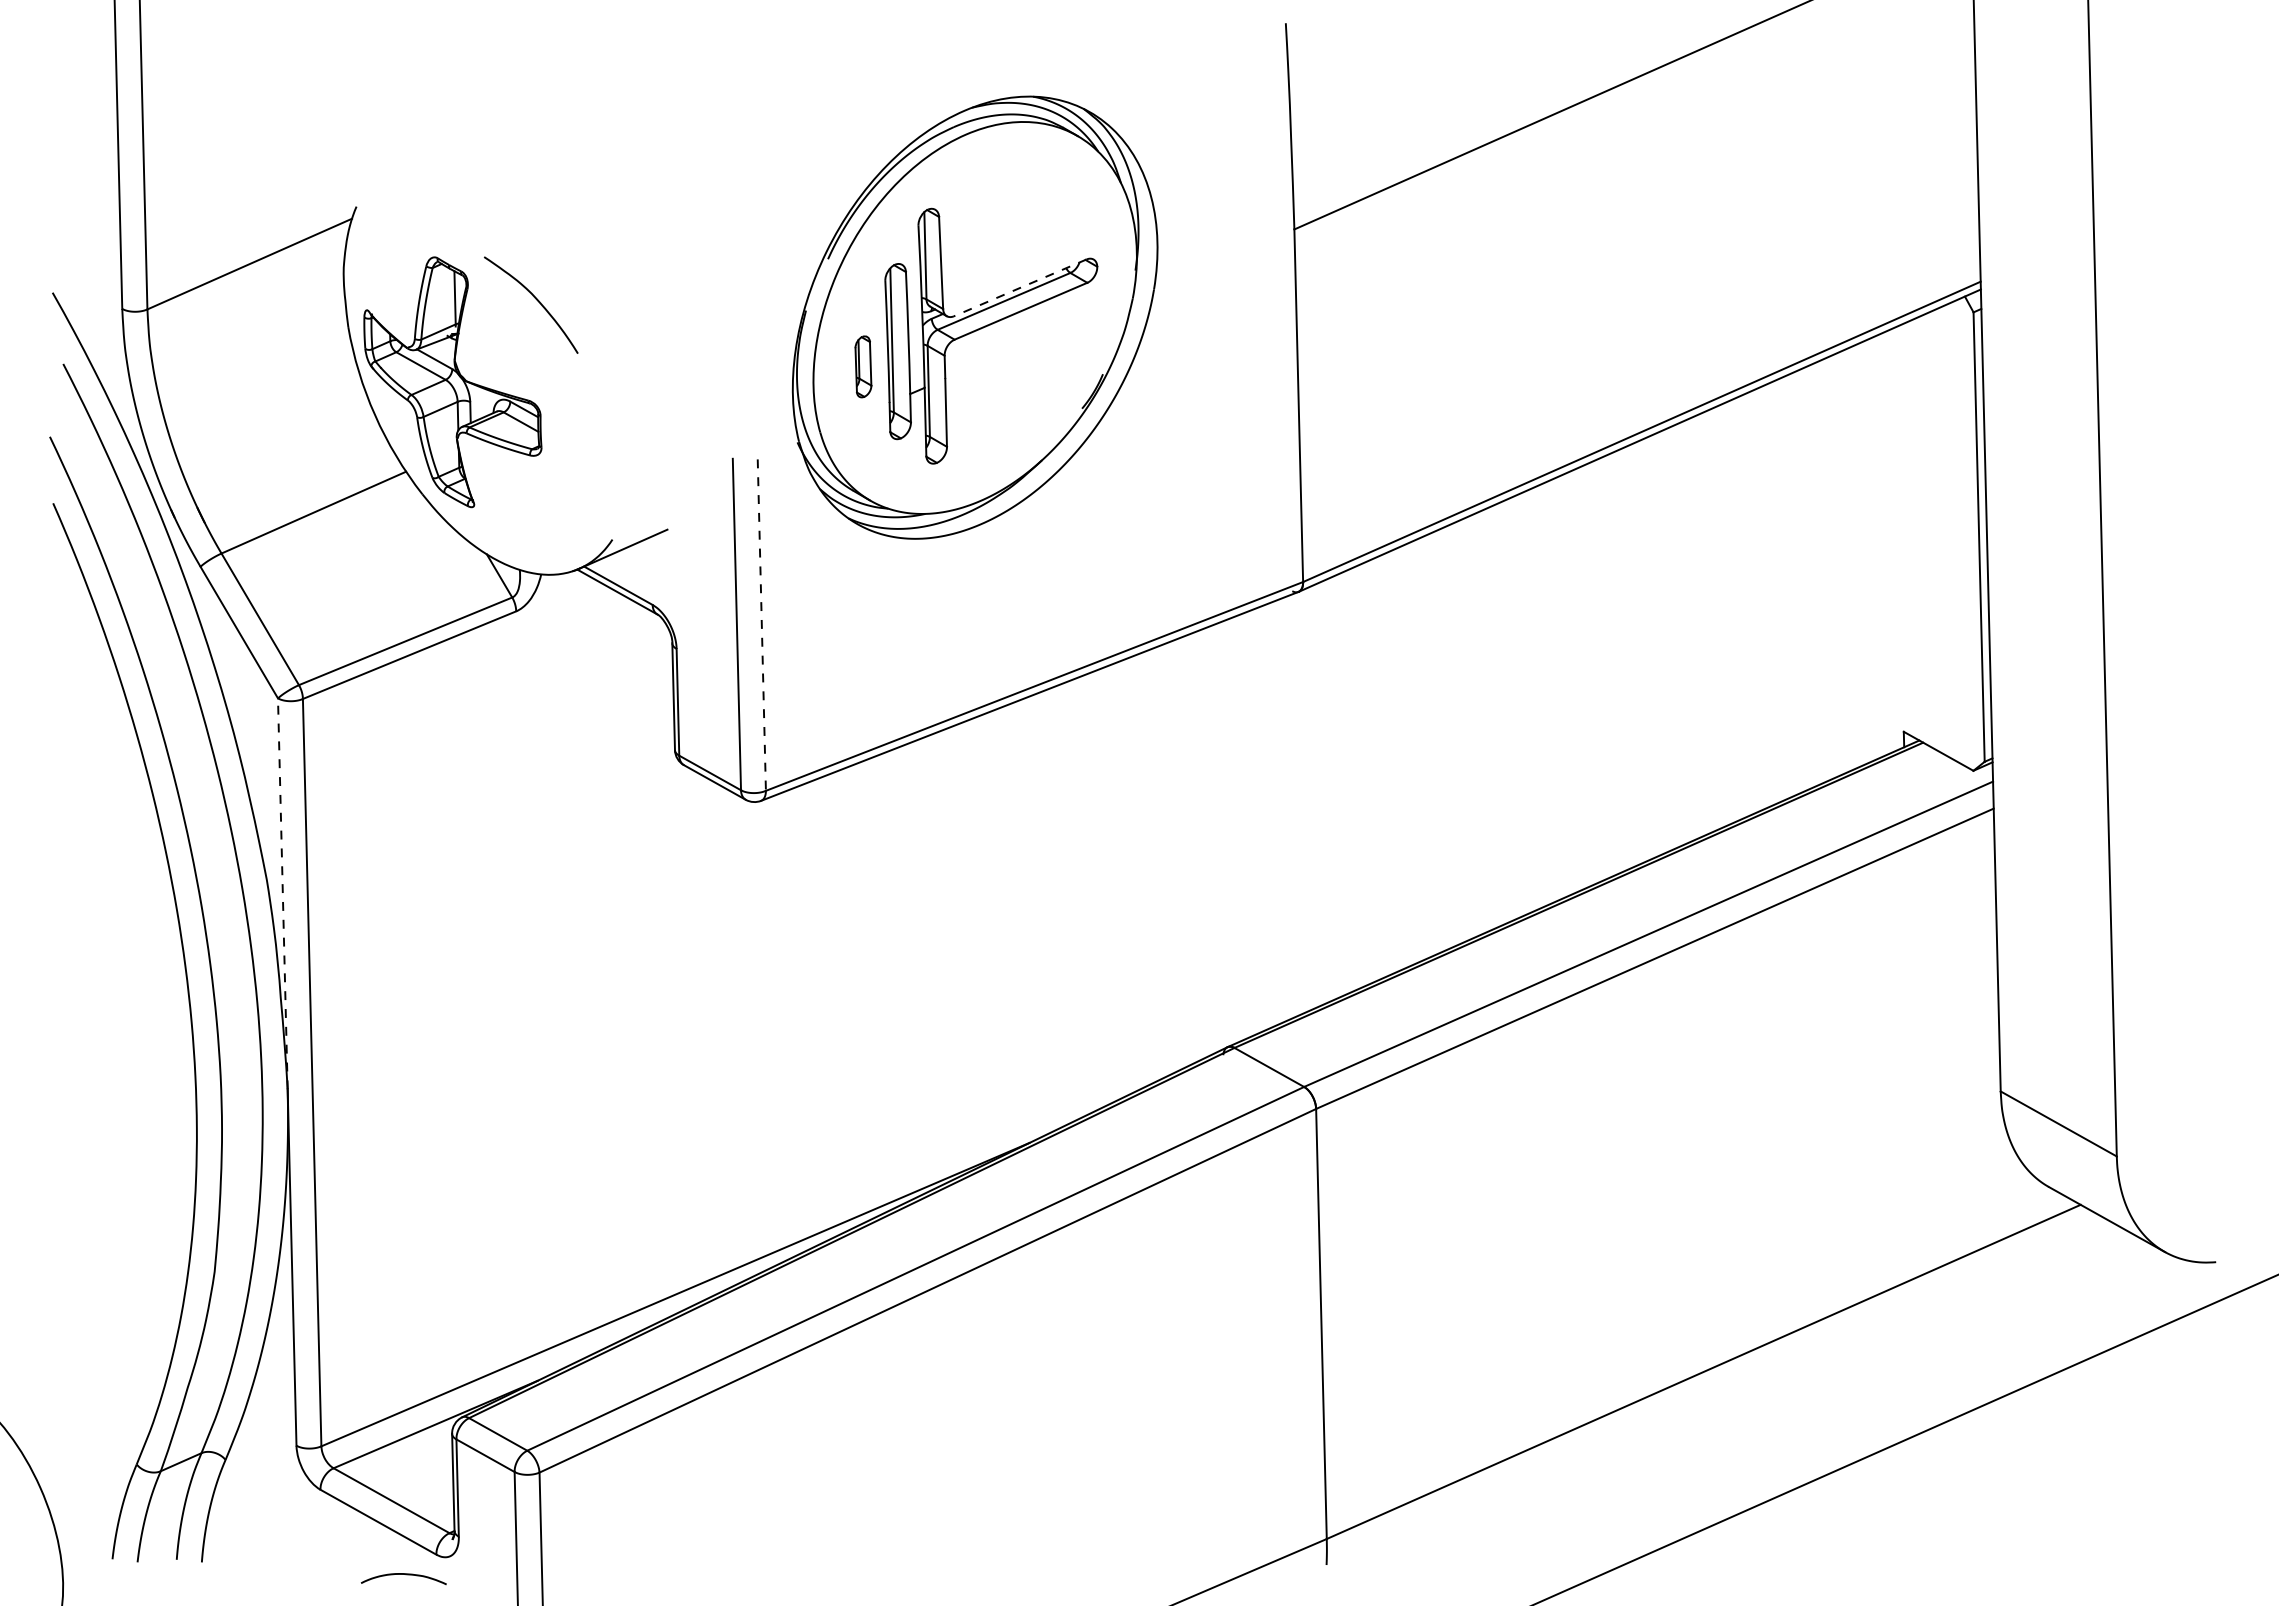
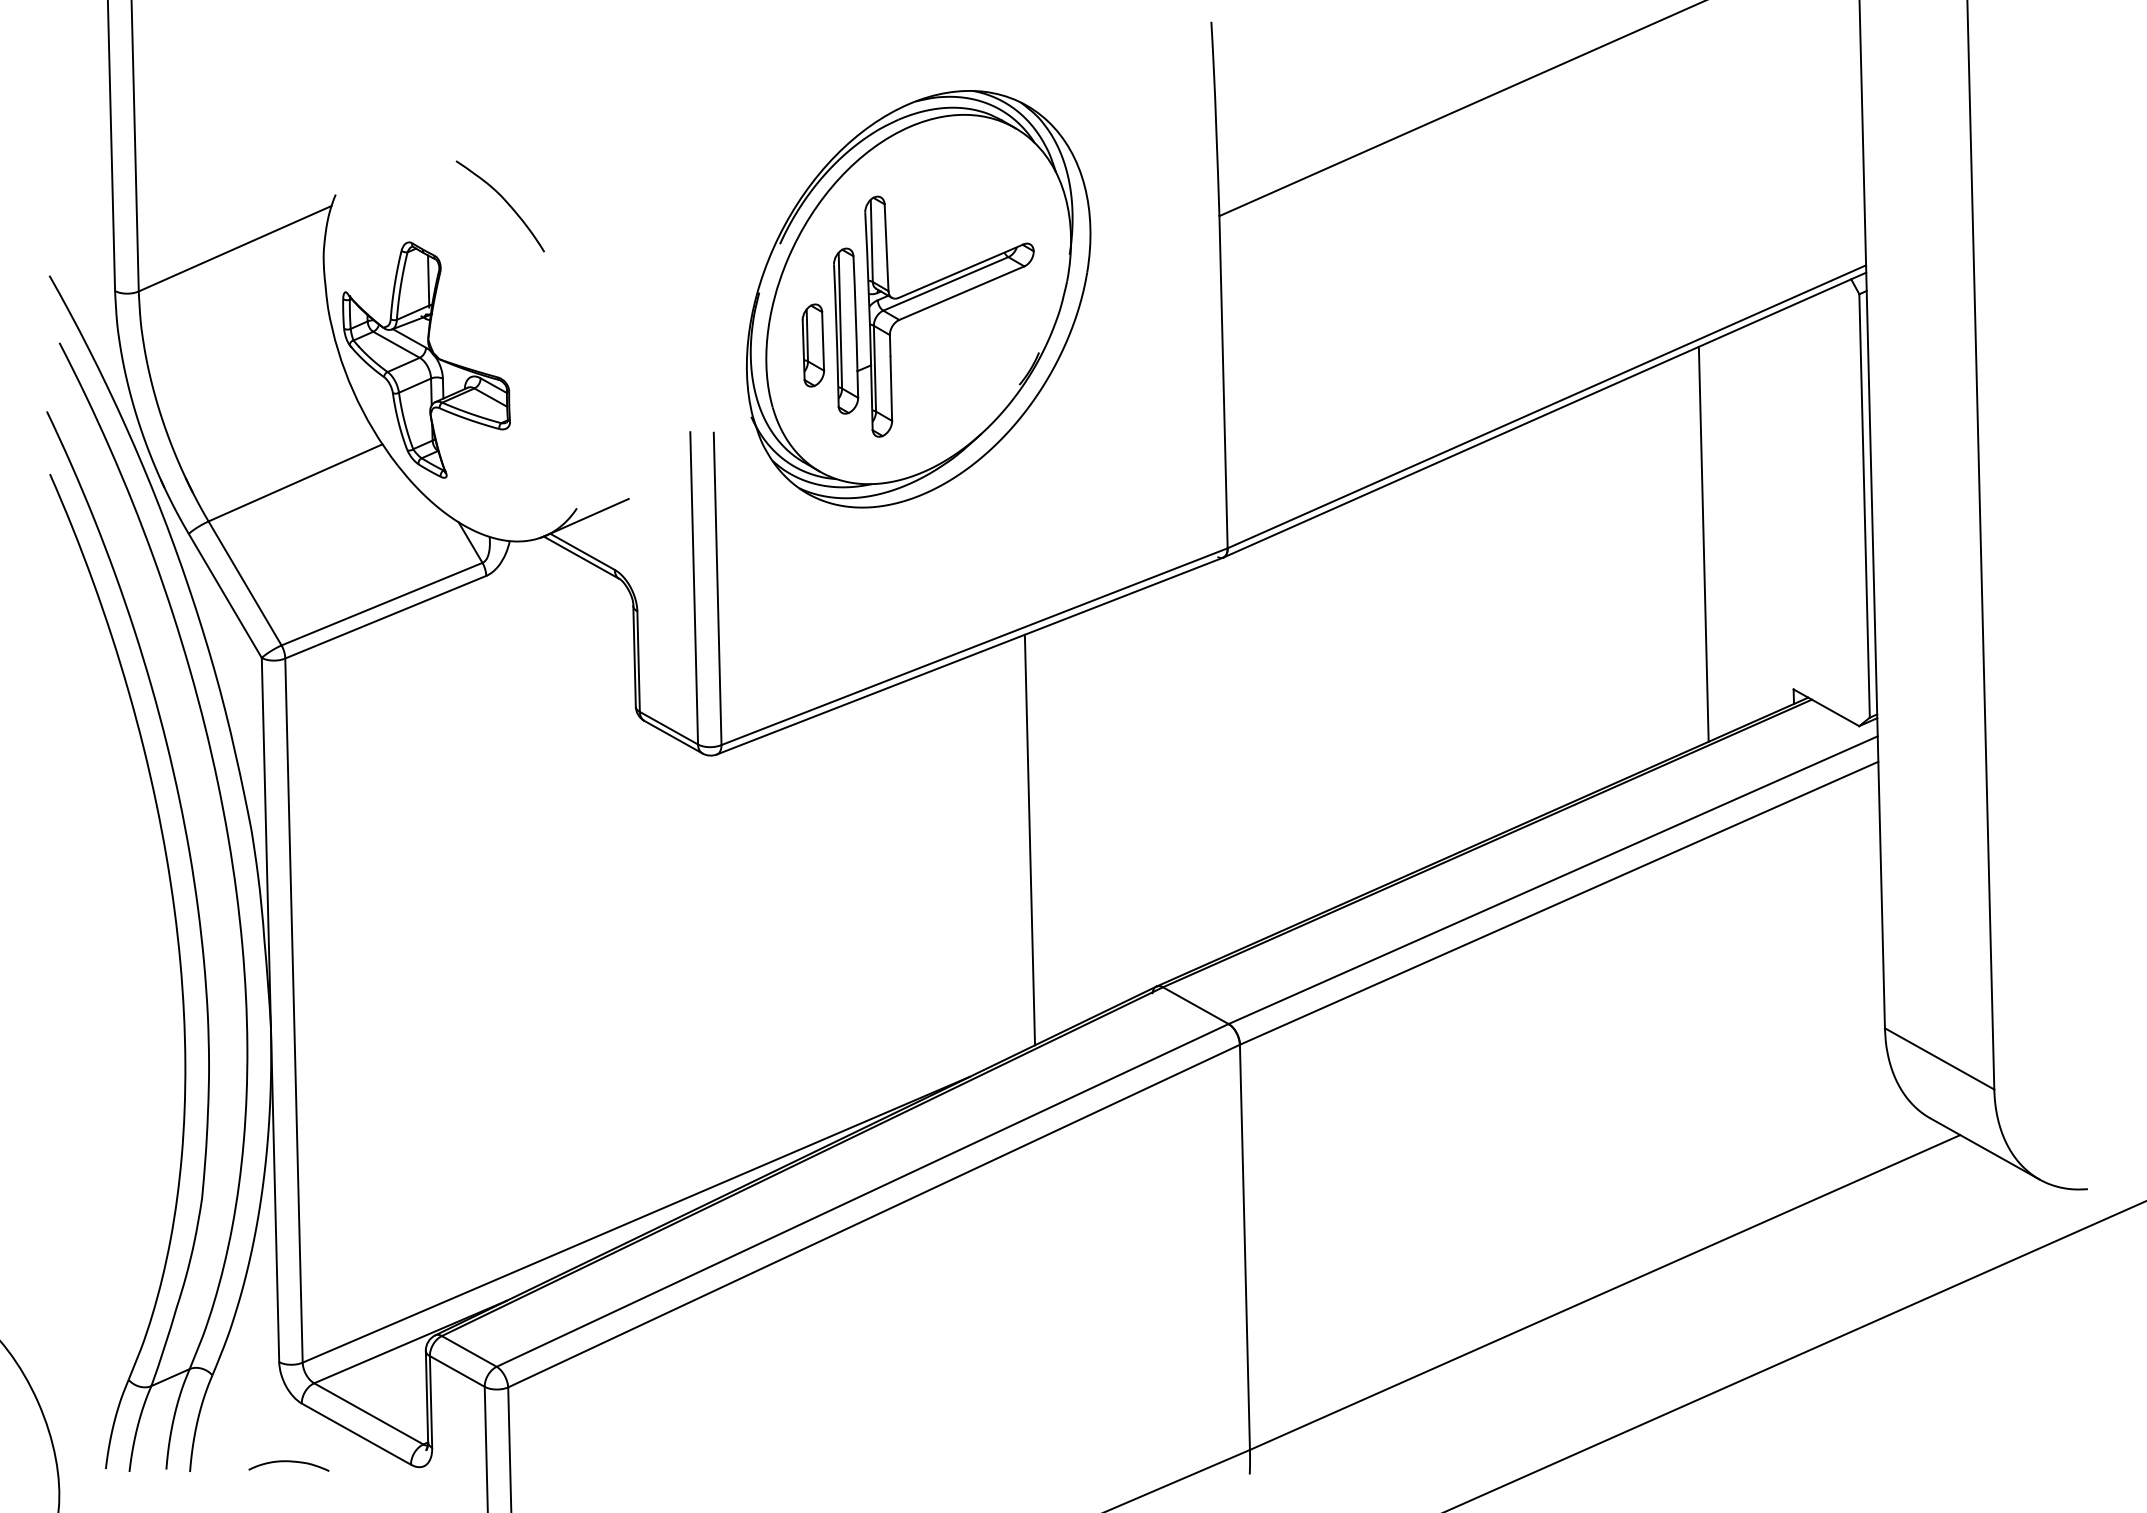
line: (1019, 288) -> (960, 271), dashed -> solid
curve: (535, 299) -> (504, 201), moved
part: (863, 366) -> (813, 345), size x1.43
line: (1808, 577) -> (1703, 544), added
line: (761, 625) -> (717, 589), dashed -> solid
line: (1092, 891) -> (1029, 839), added
line: (282, 893) -> (266, 841), dashed -> solid
curve: (403, 1574) -> (288, 1461), moved

